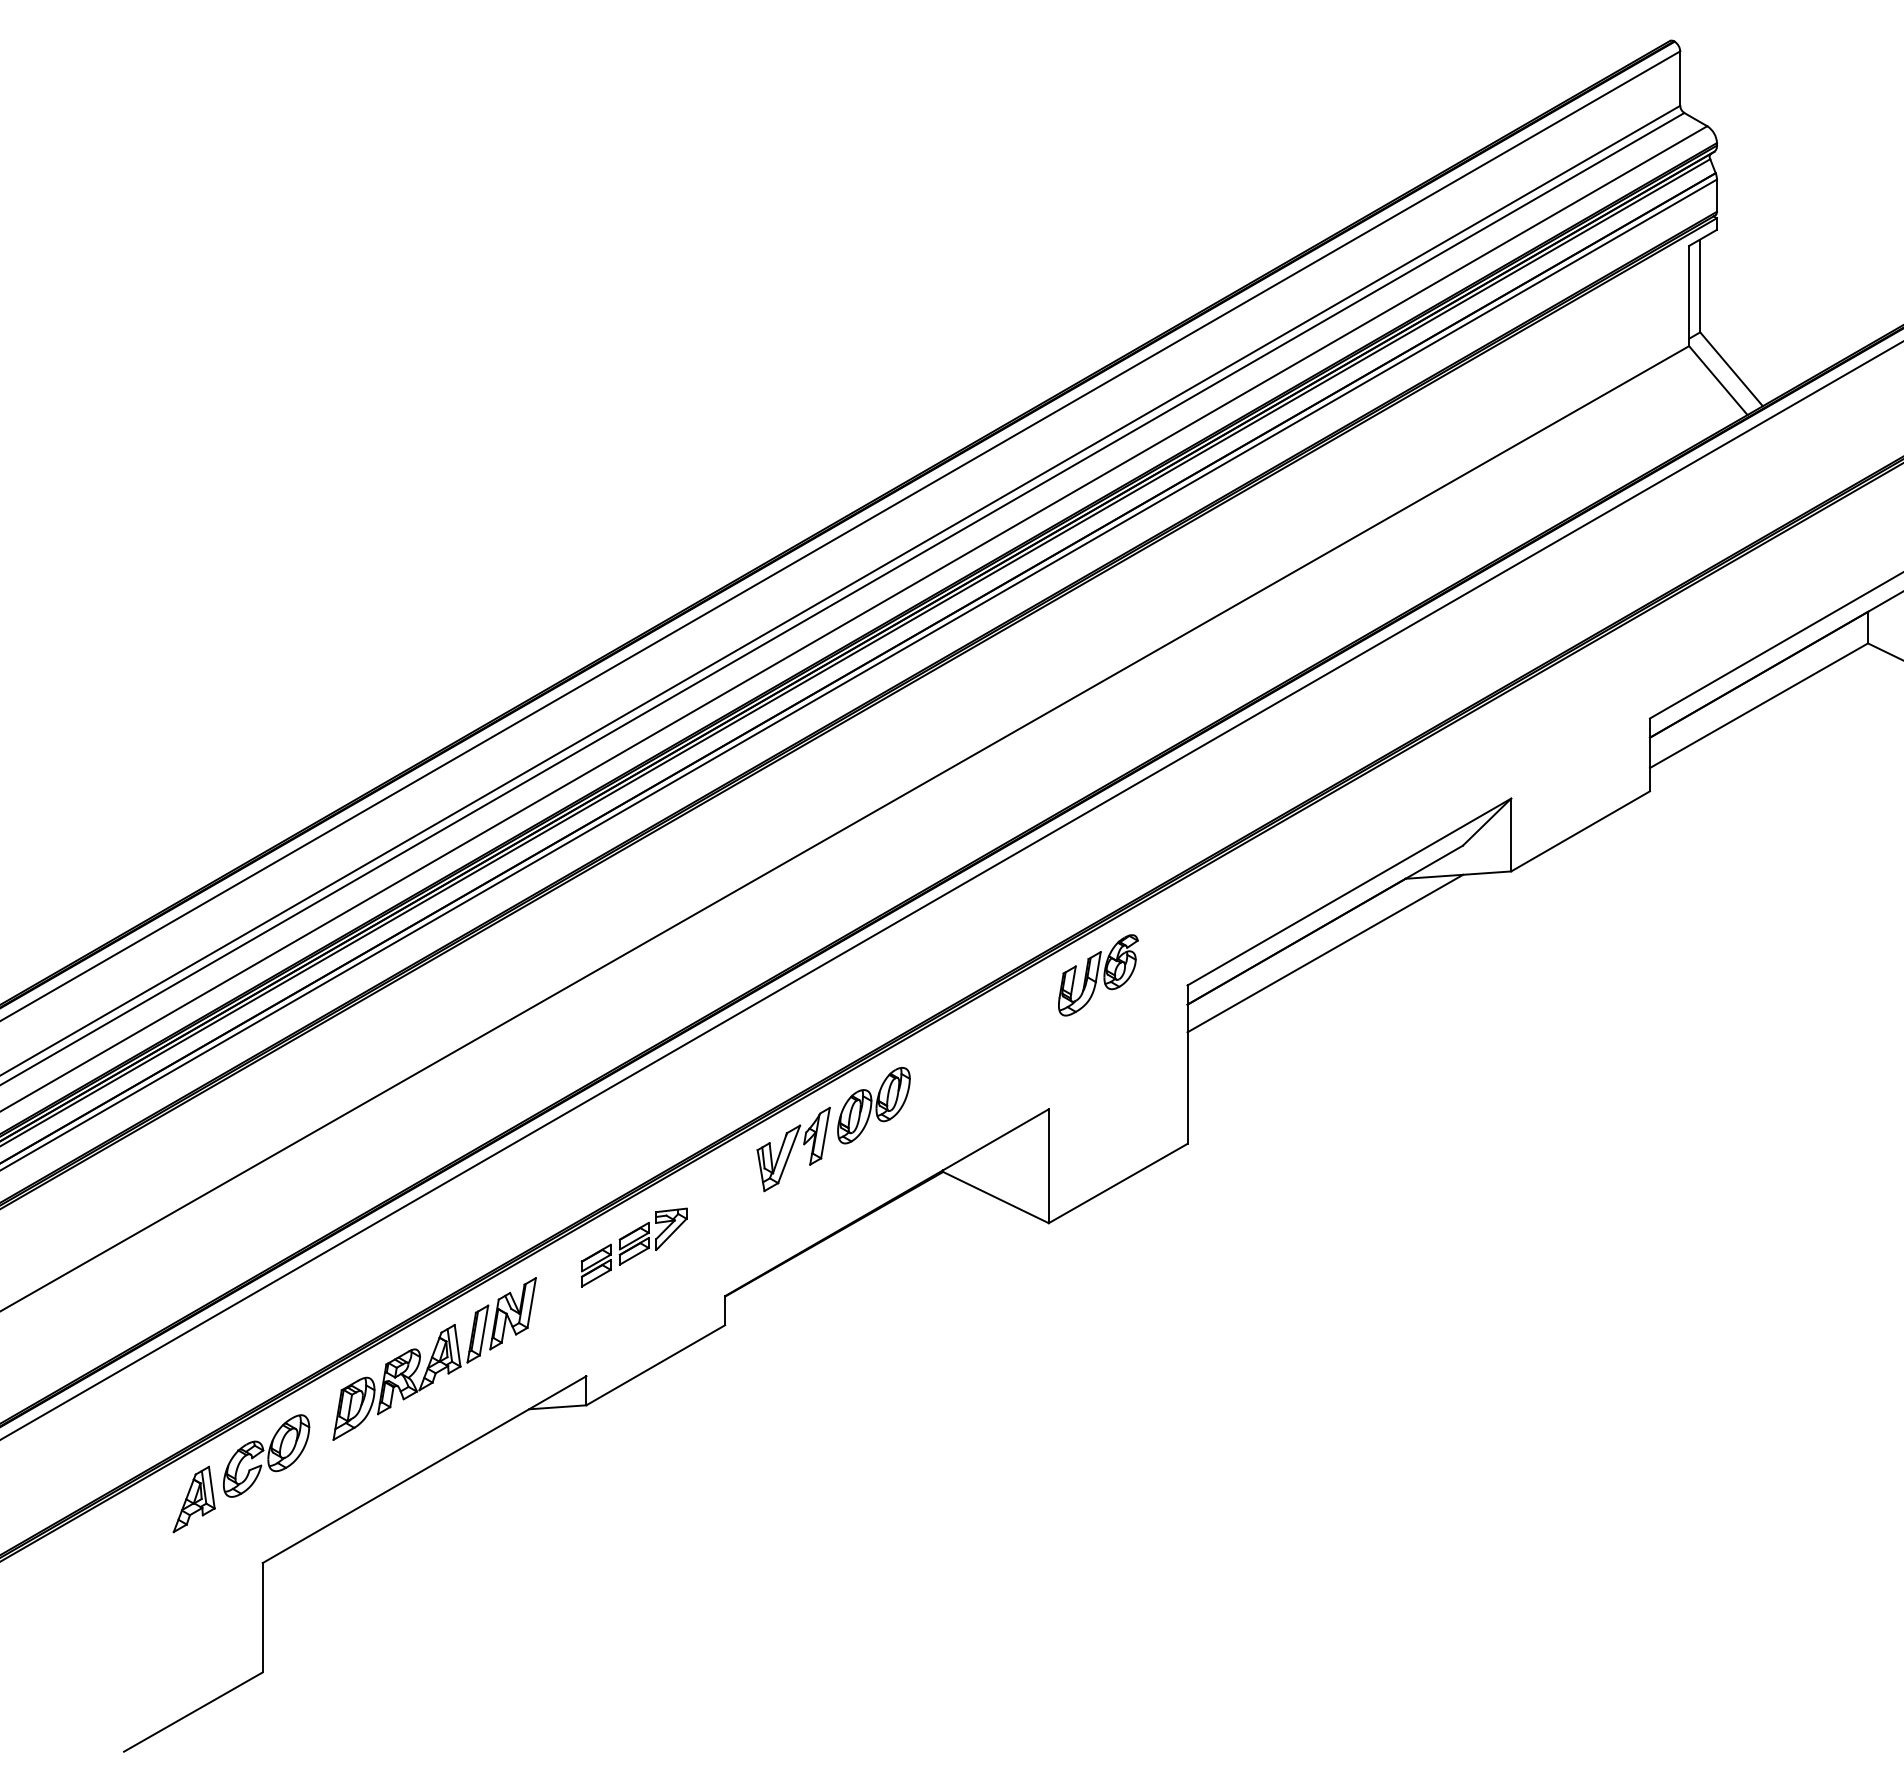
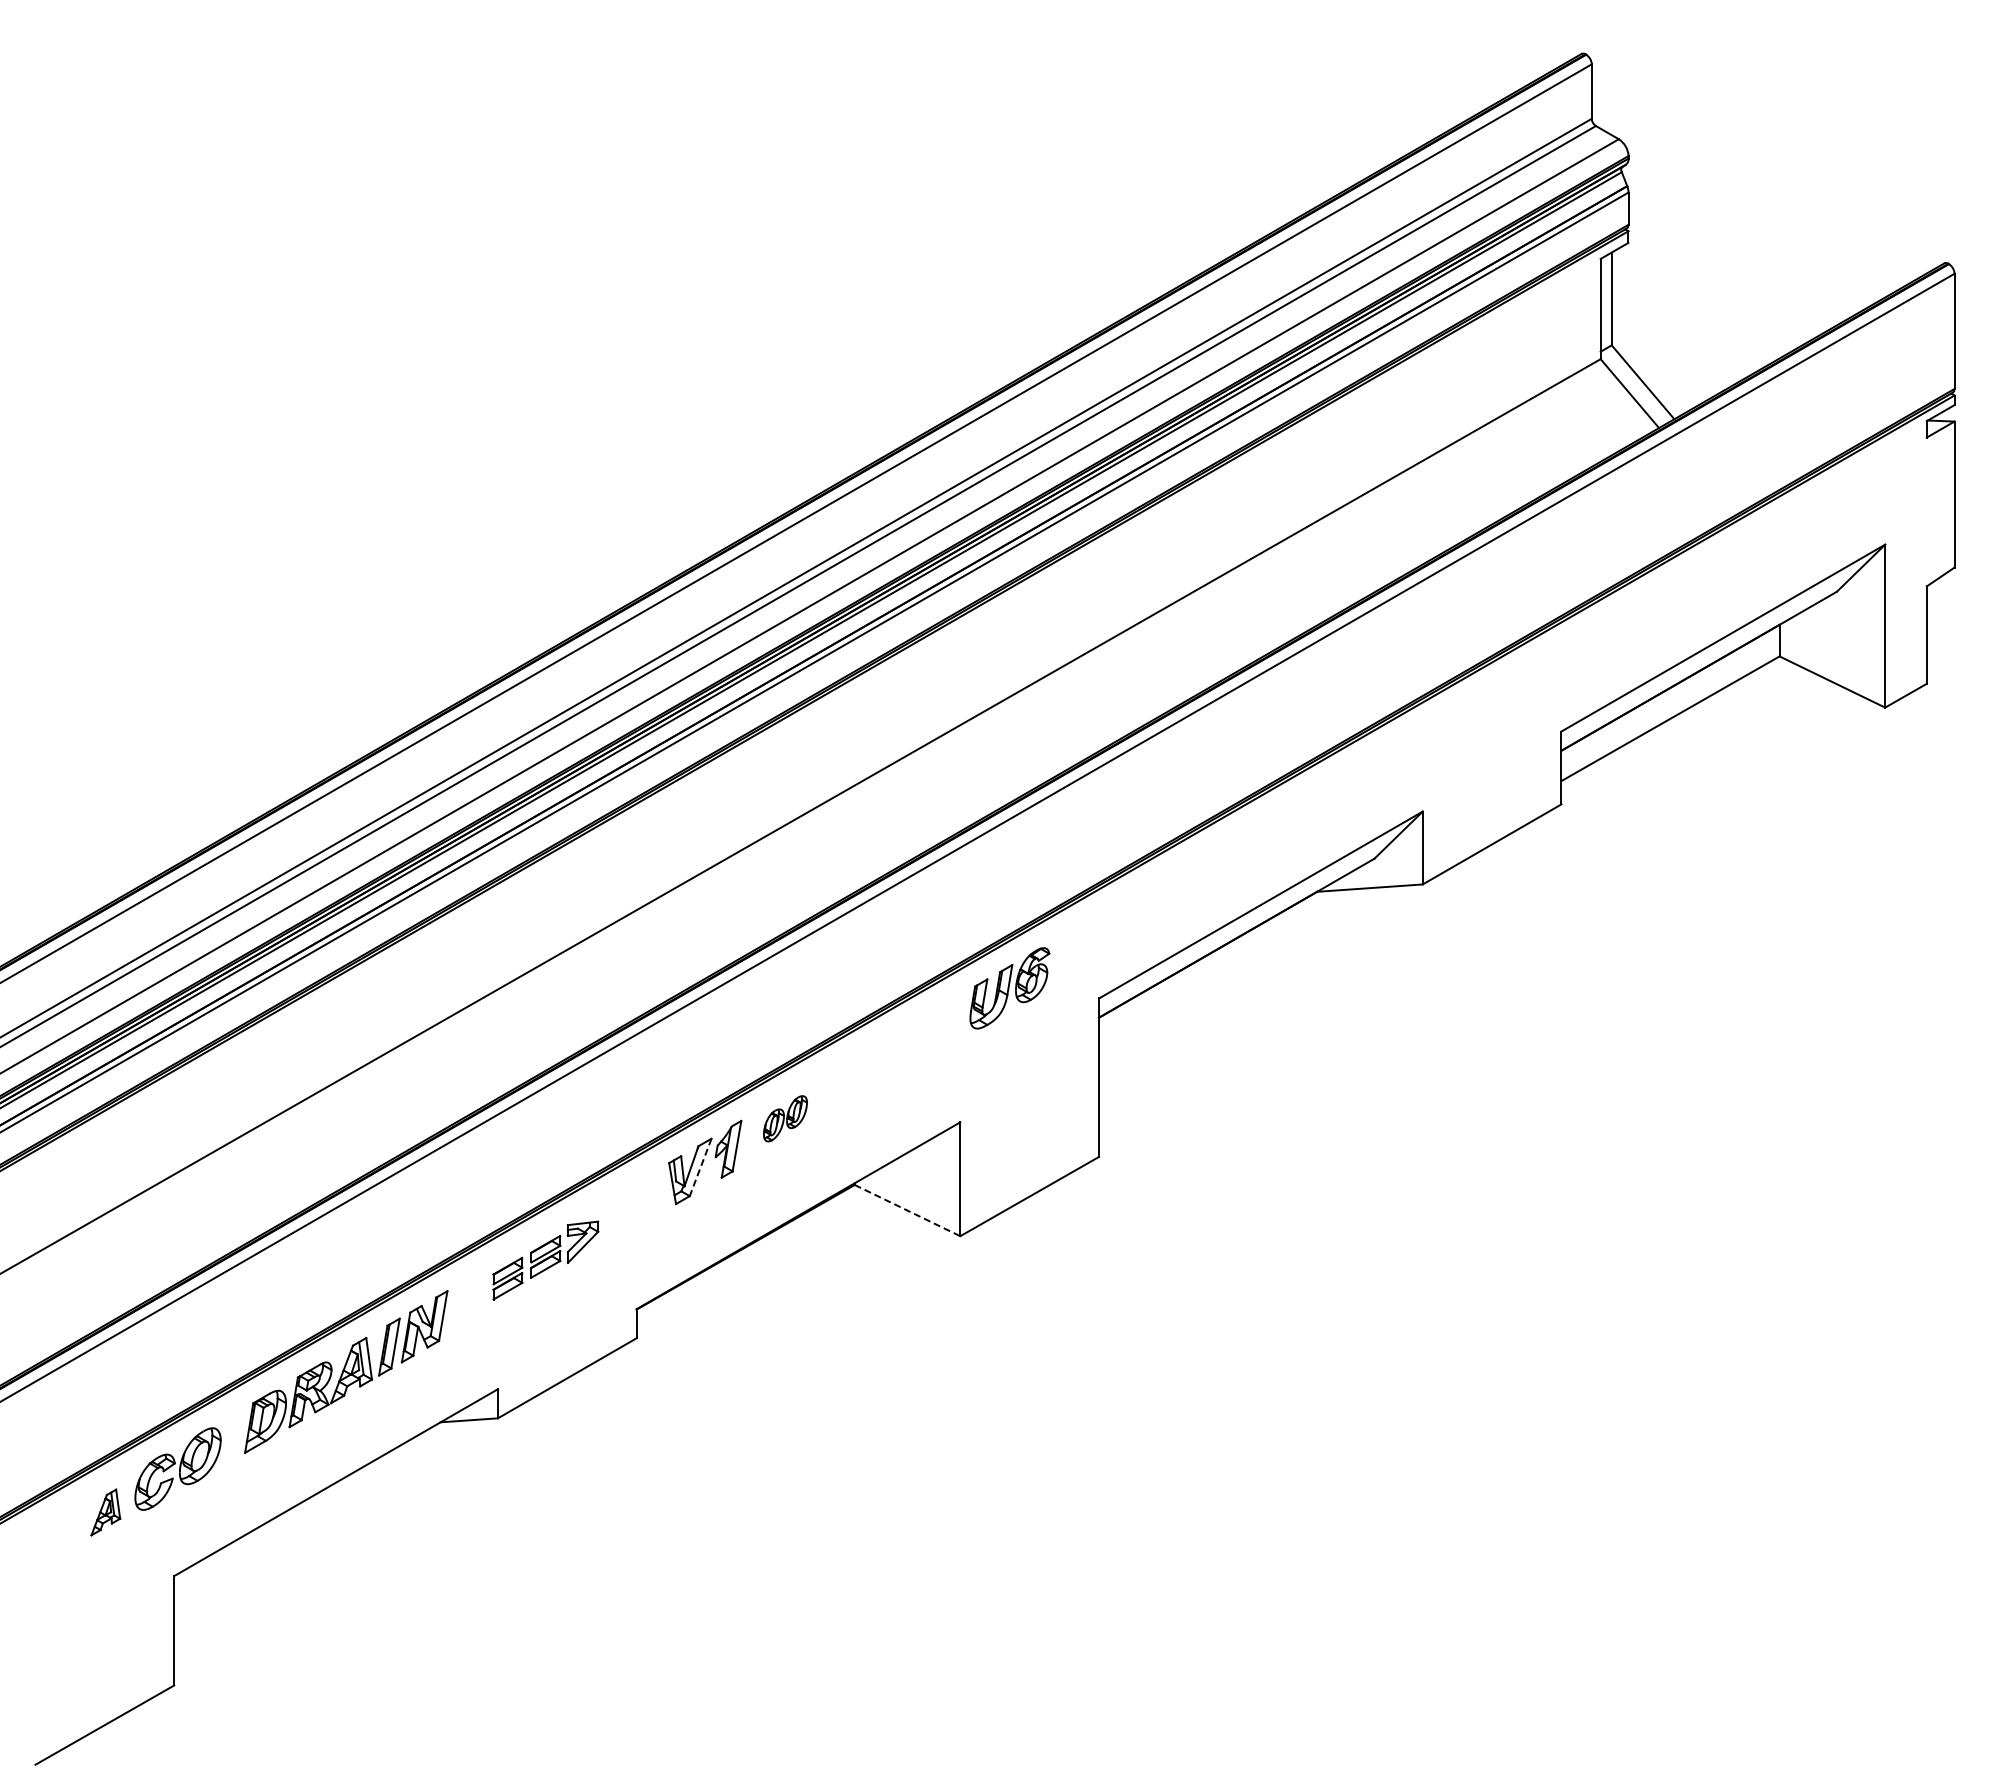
line: (1324, 953) -> (1236, 966), removed
part: (873, 1105) -> (785, 1118), size x0.6
line: (788, 1154) -> (700, 1167), solid -> dashed
line: (995, 1197) -> (907, 1210), solid -> dashed
part: (193, 1499) -> (105, 1512), size x0.7

